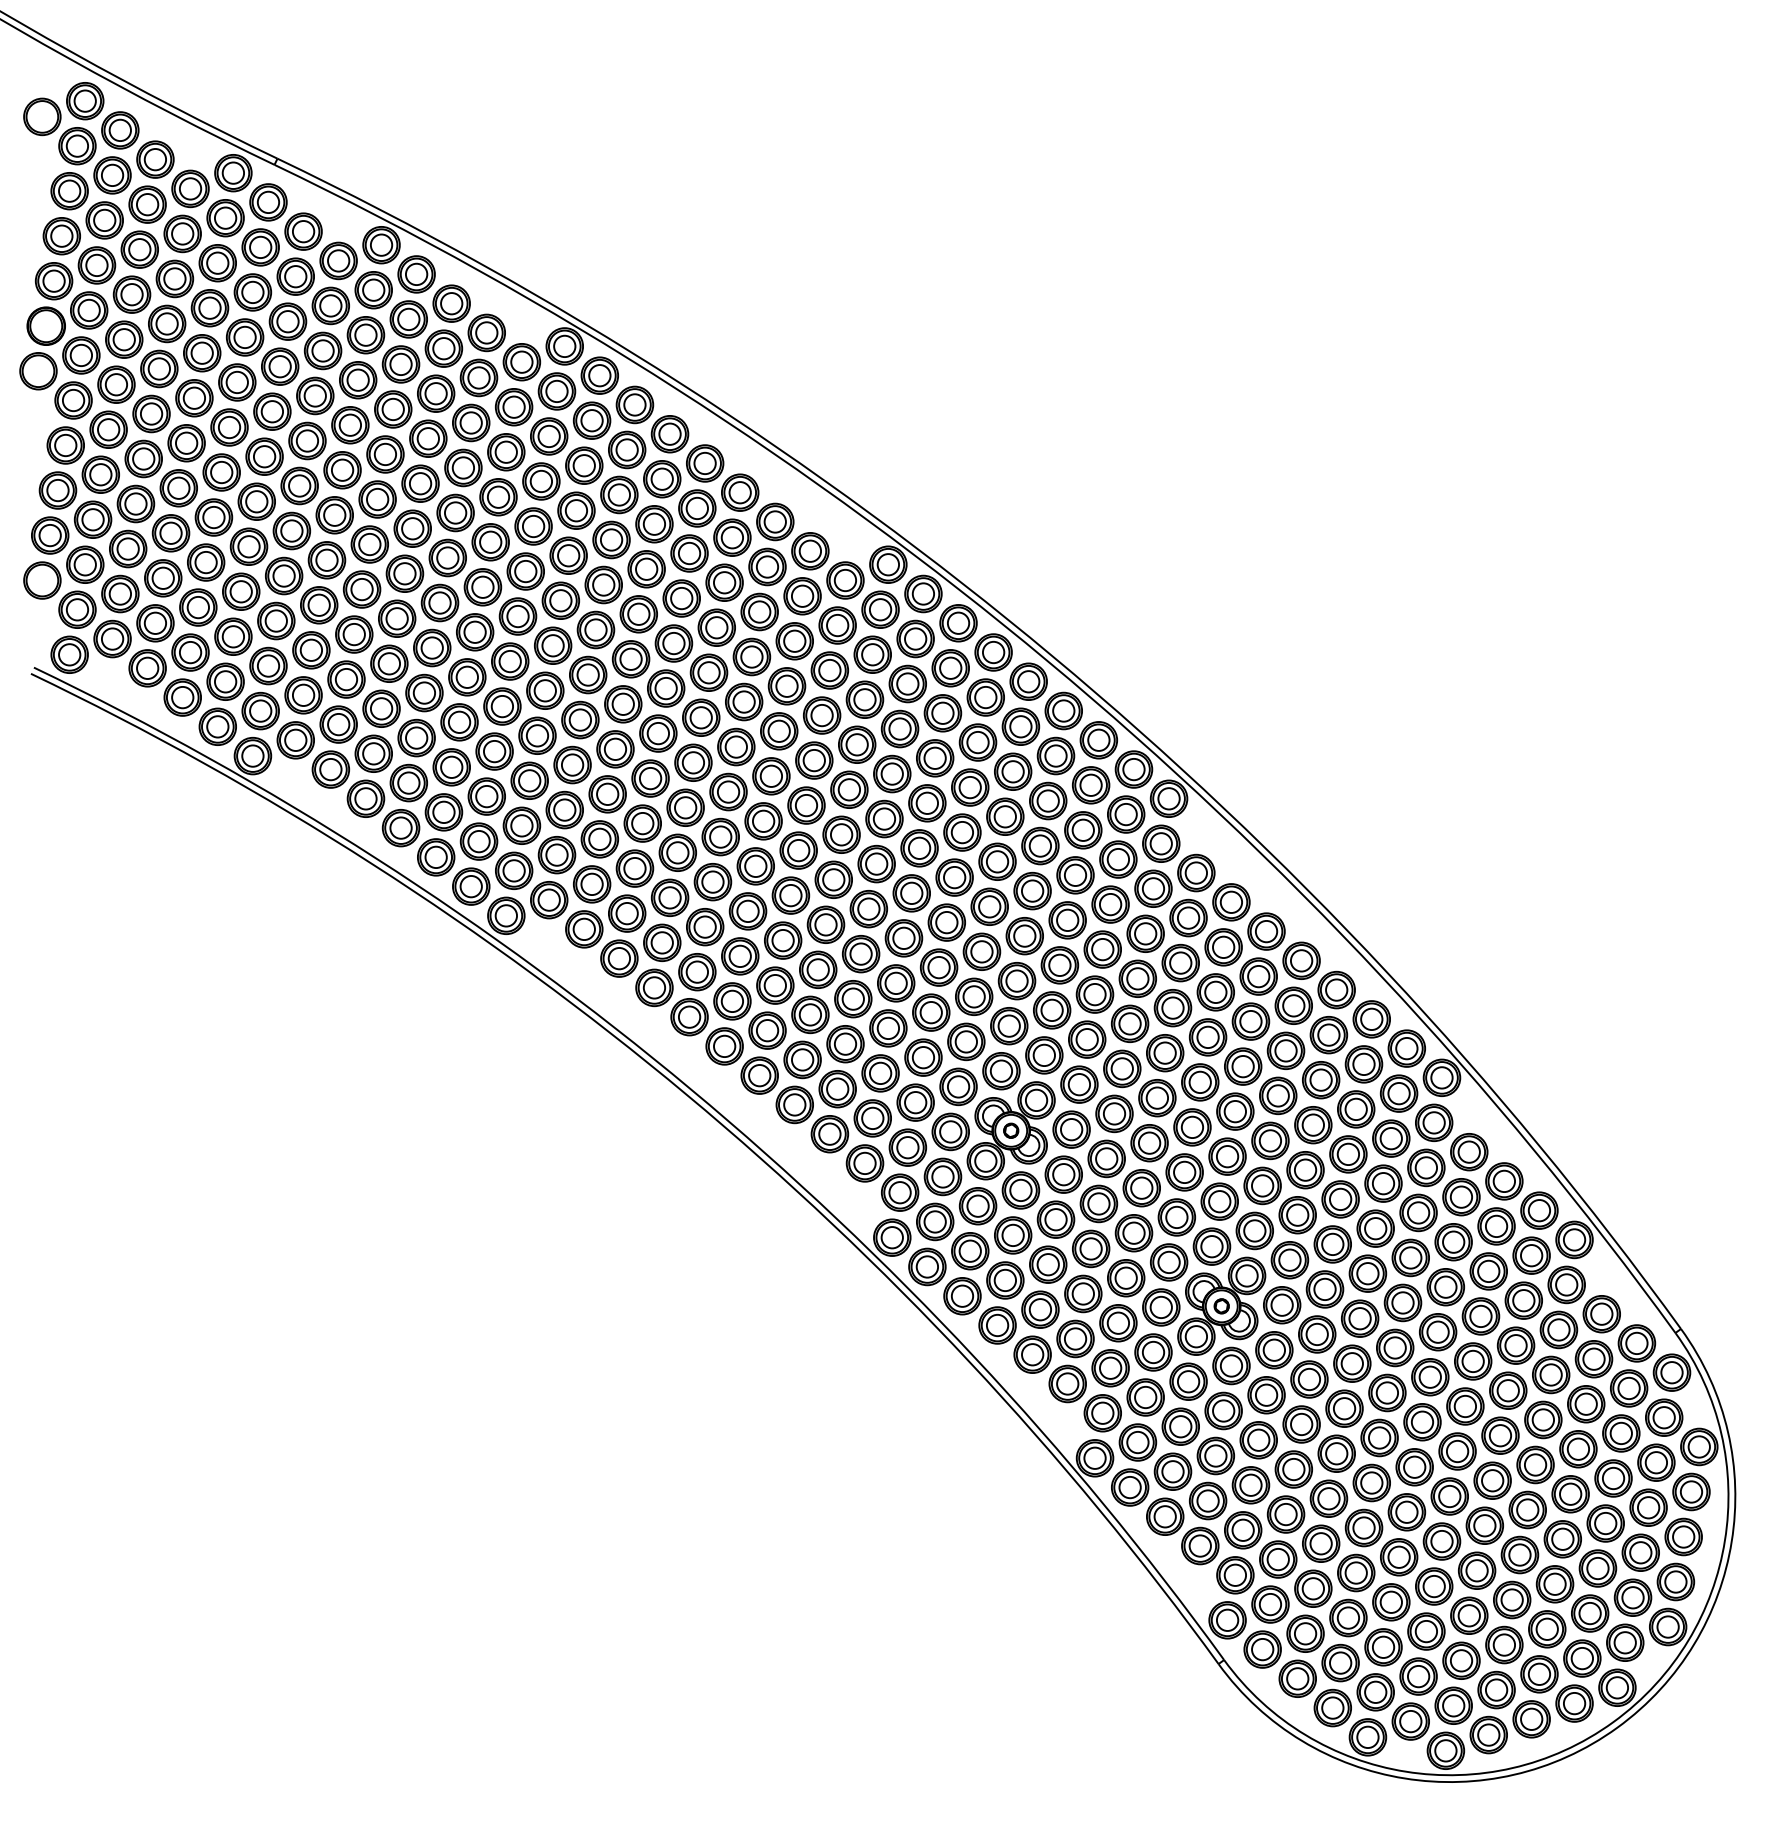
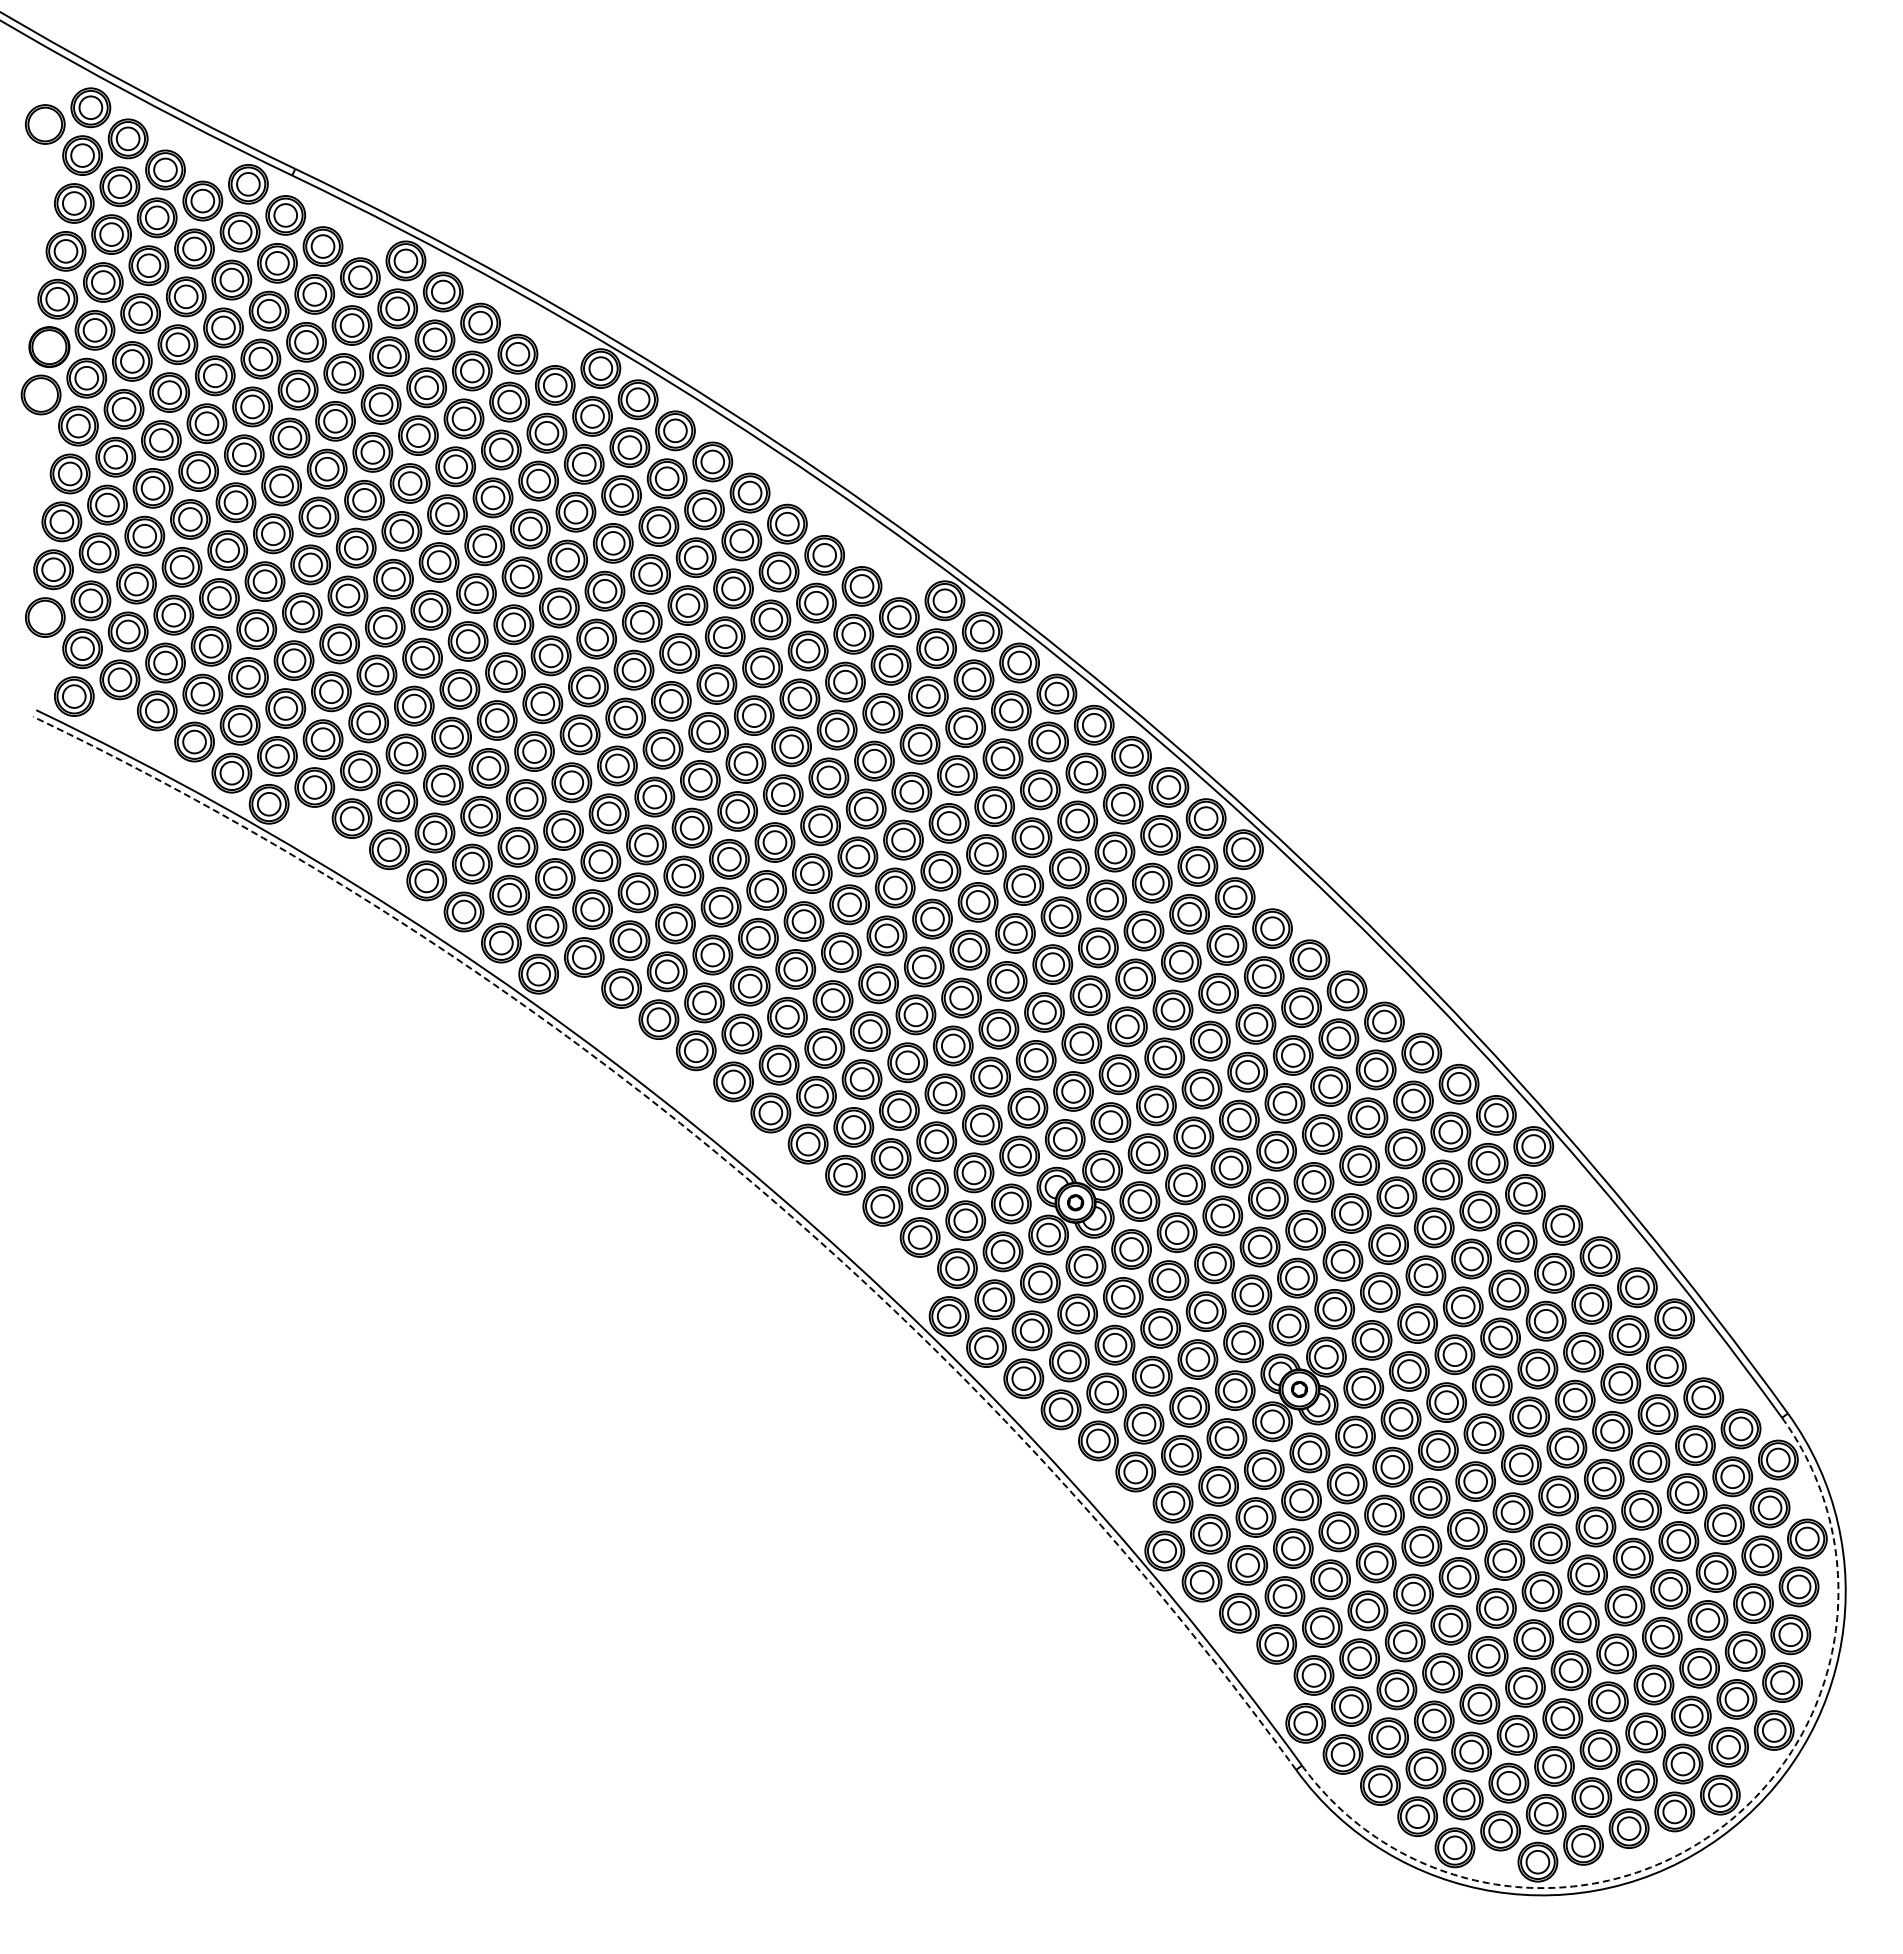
arc: (686, 1094) -> (730, 1164), solid -> dashed
arc: (1612, 1721) -> (1715, 1831), solid -> dashed

